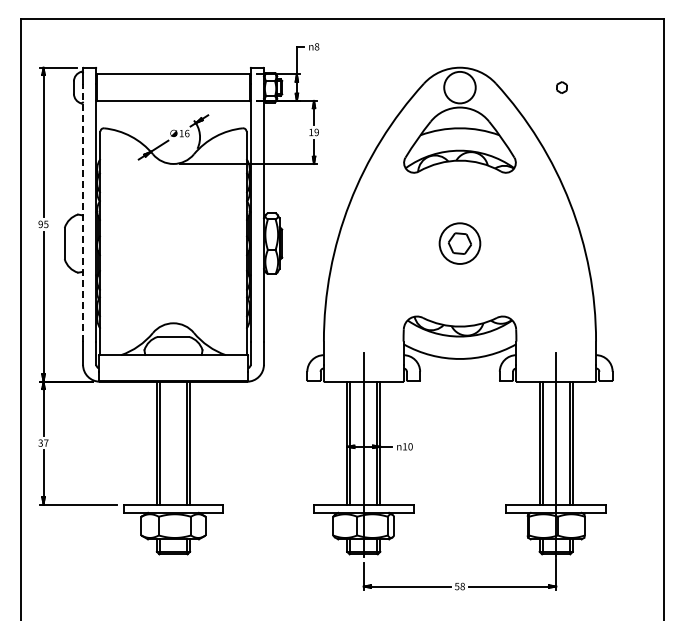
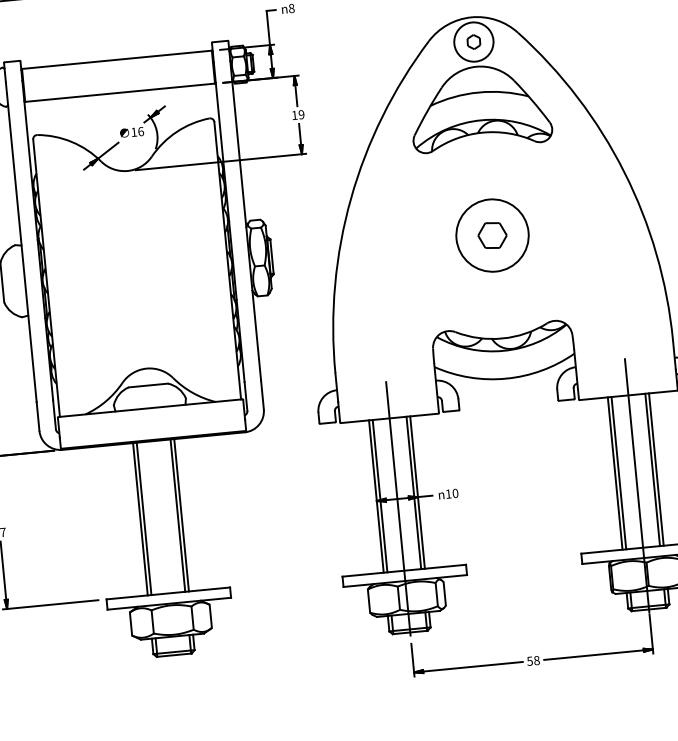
part: (561, 87) -> (473, 41), moved
line: (83, 212) -> (21, 241), dashed -> solid
circle: (459, 243) -> (491, 235), size x1.43

